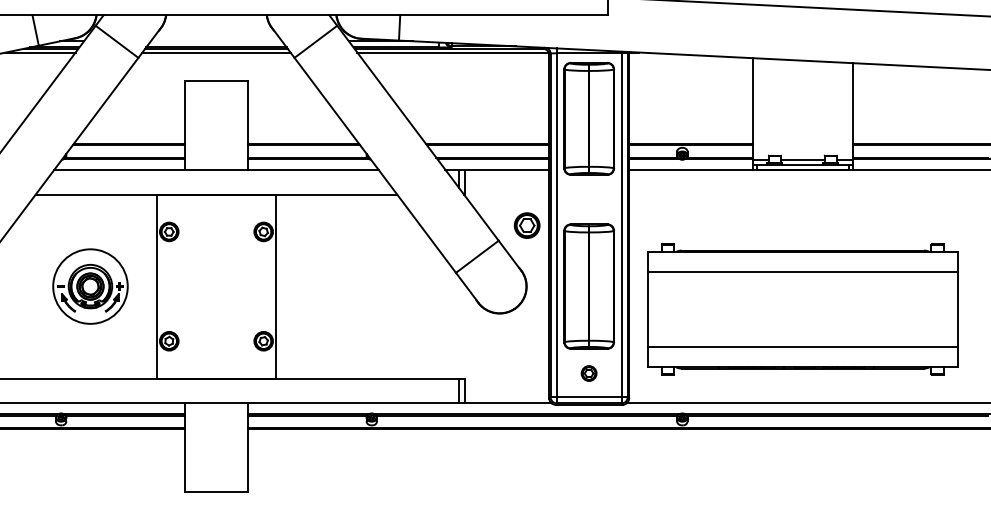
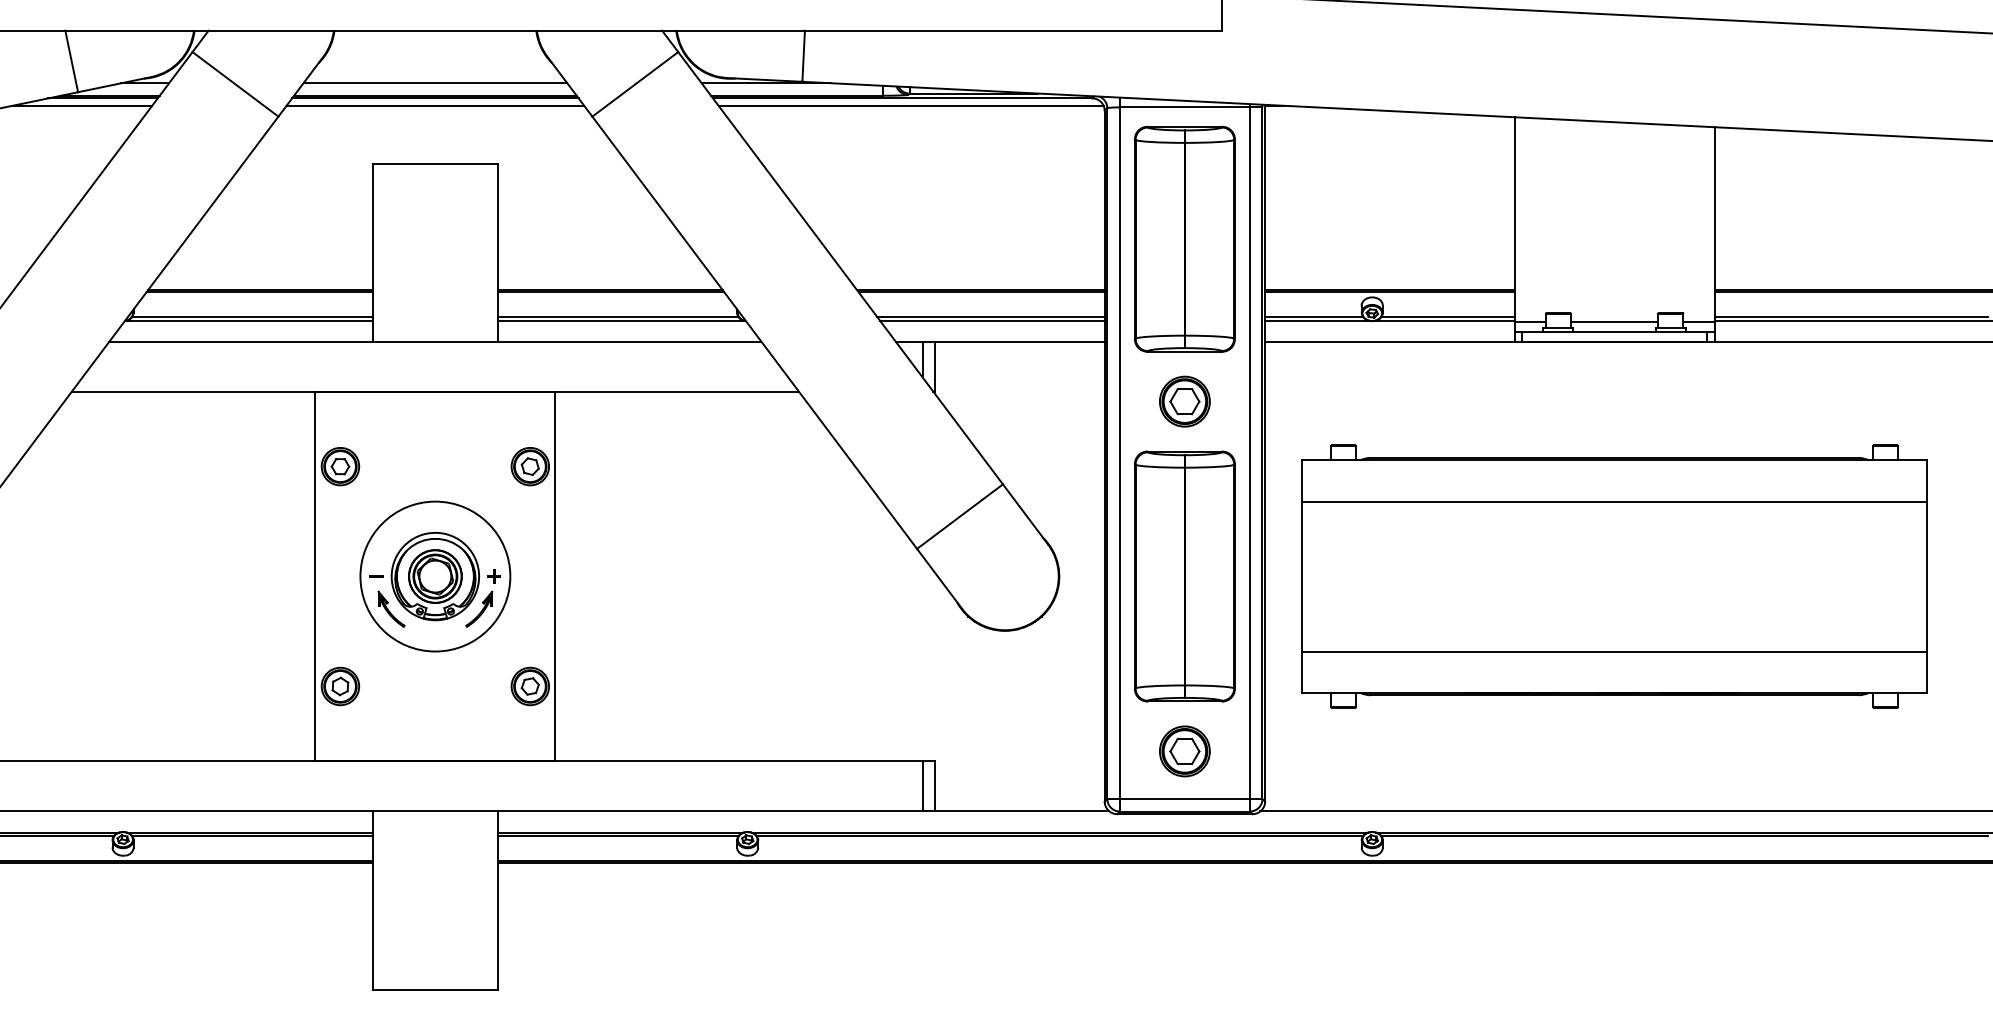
line: (216, 41) -> (435, 83), added
part: (526, 225) -> (1183, 401), moved
part: (90, 286) -> (435, 576), moved
part: (802, 309) -> (1613, 576), moved
part: (588, 373) -> (1183, 751), size x1.67

